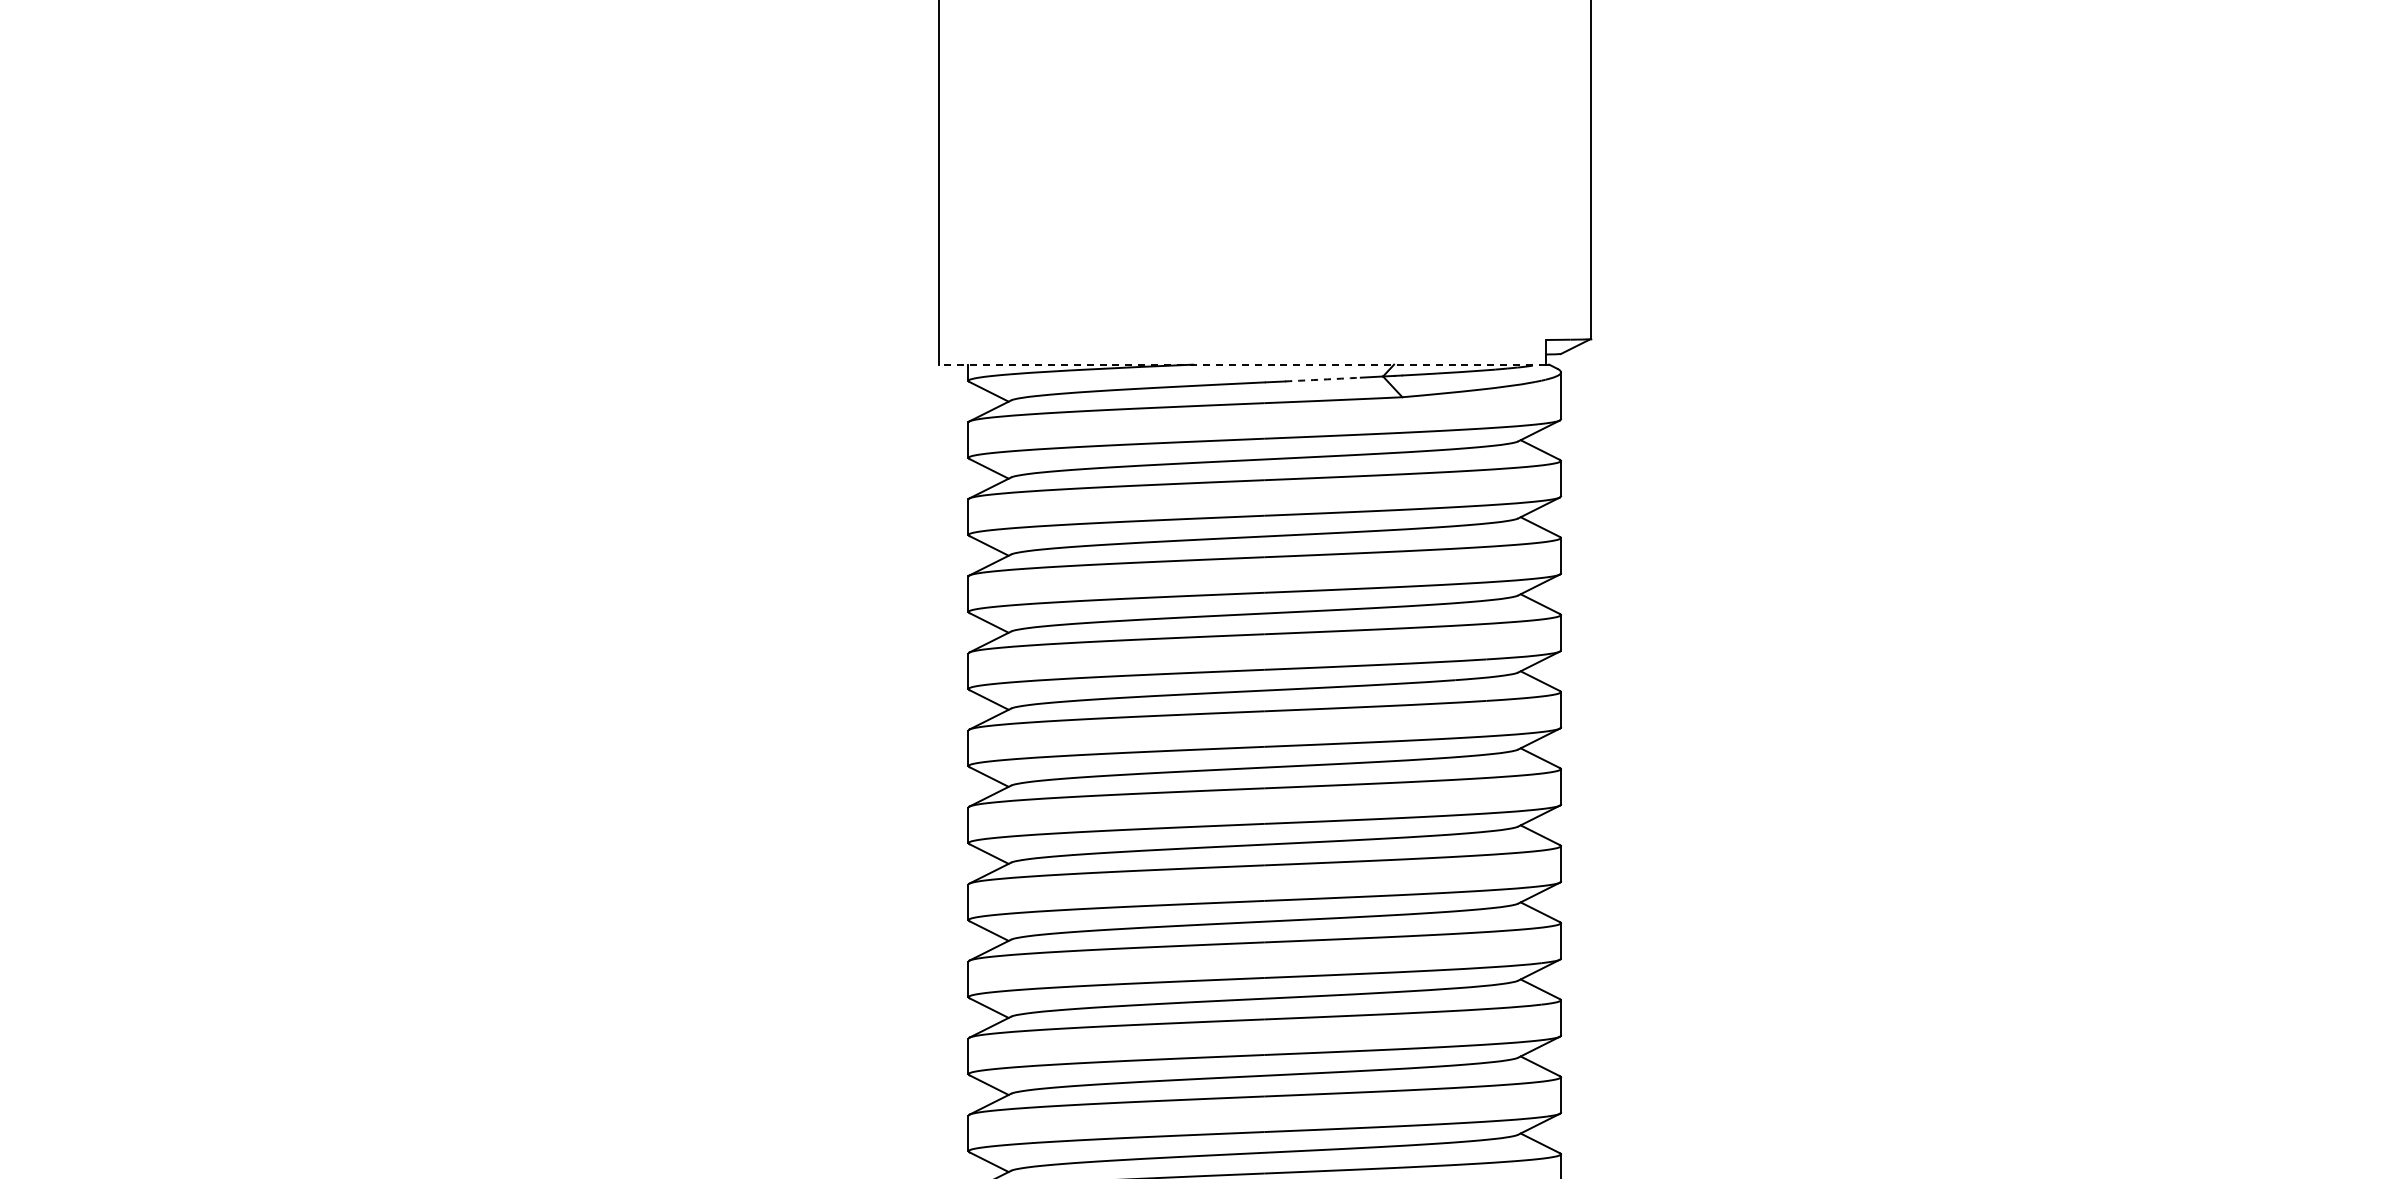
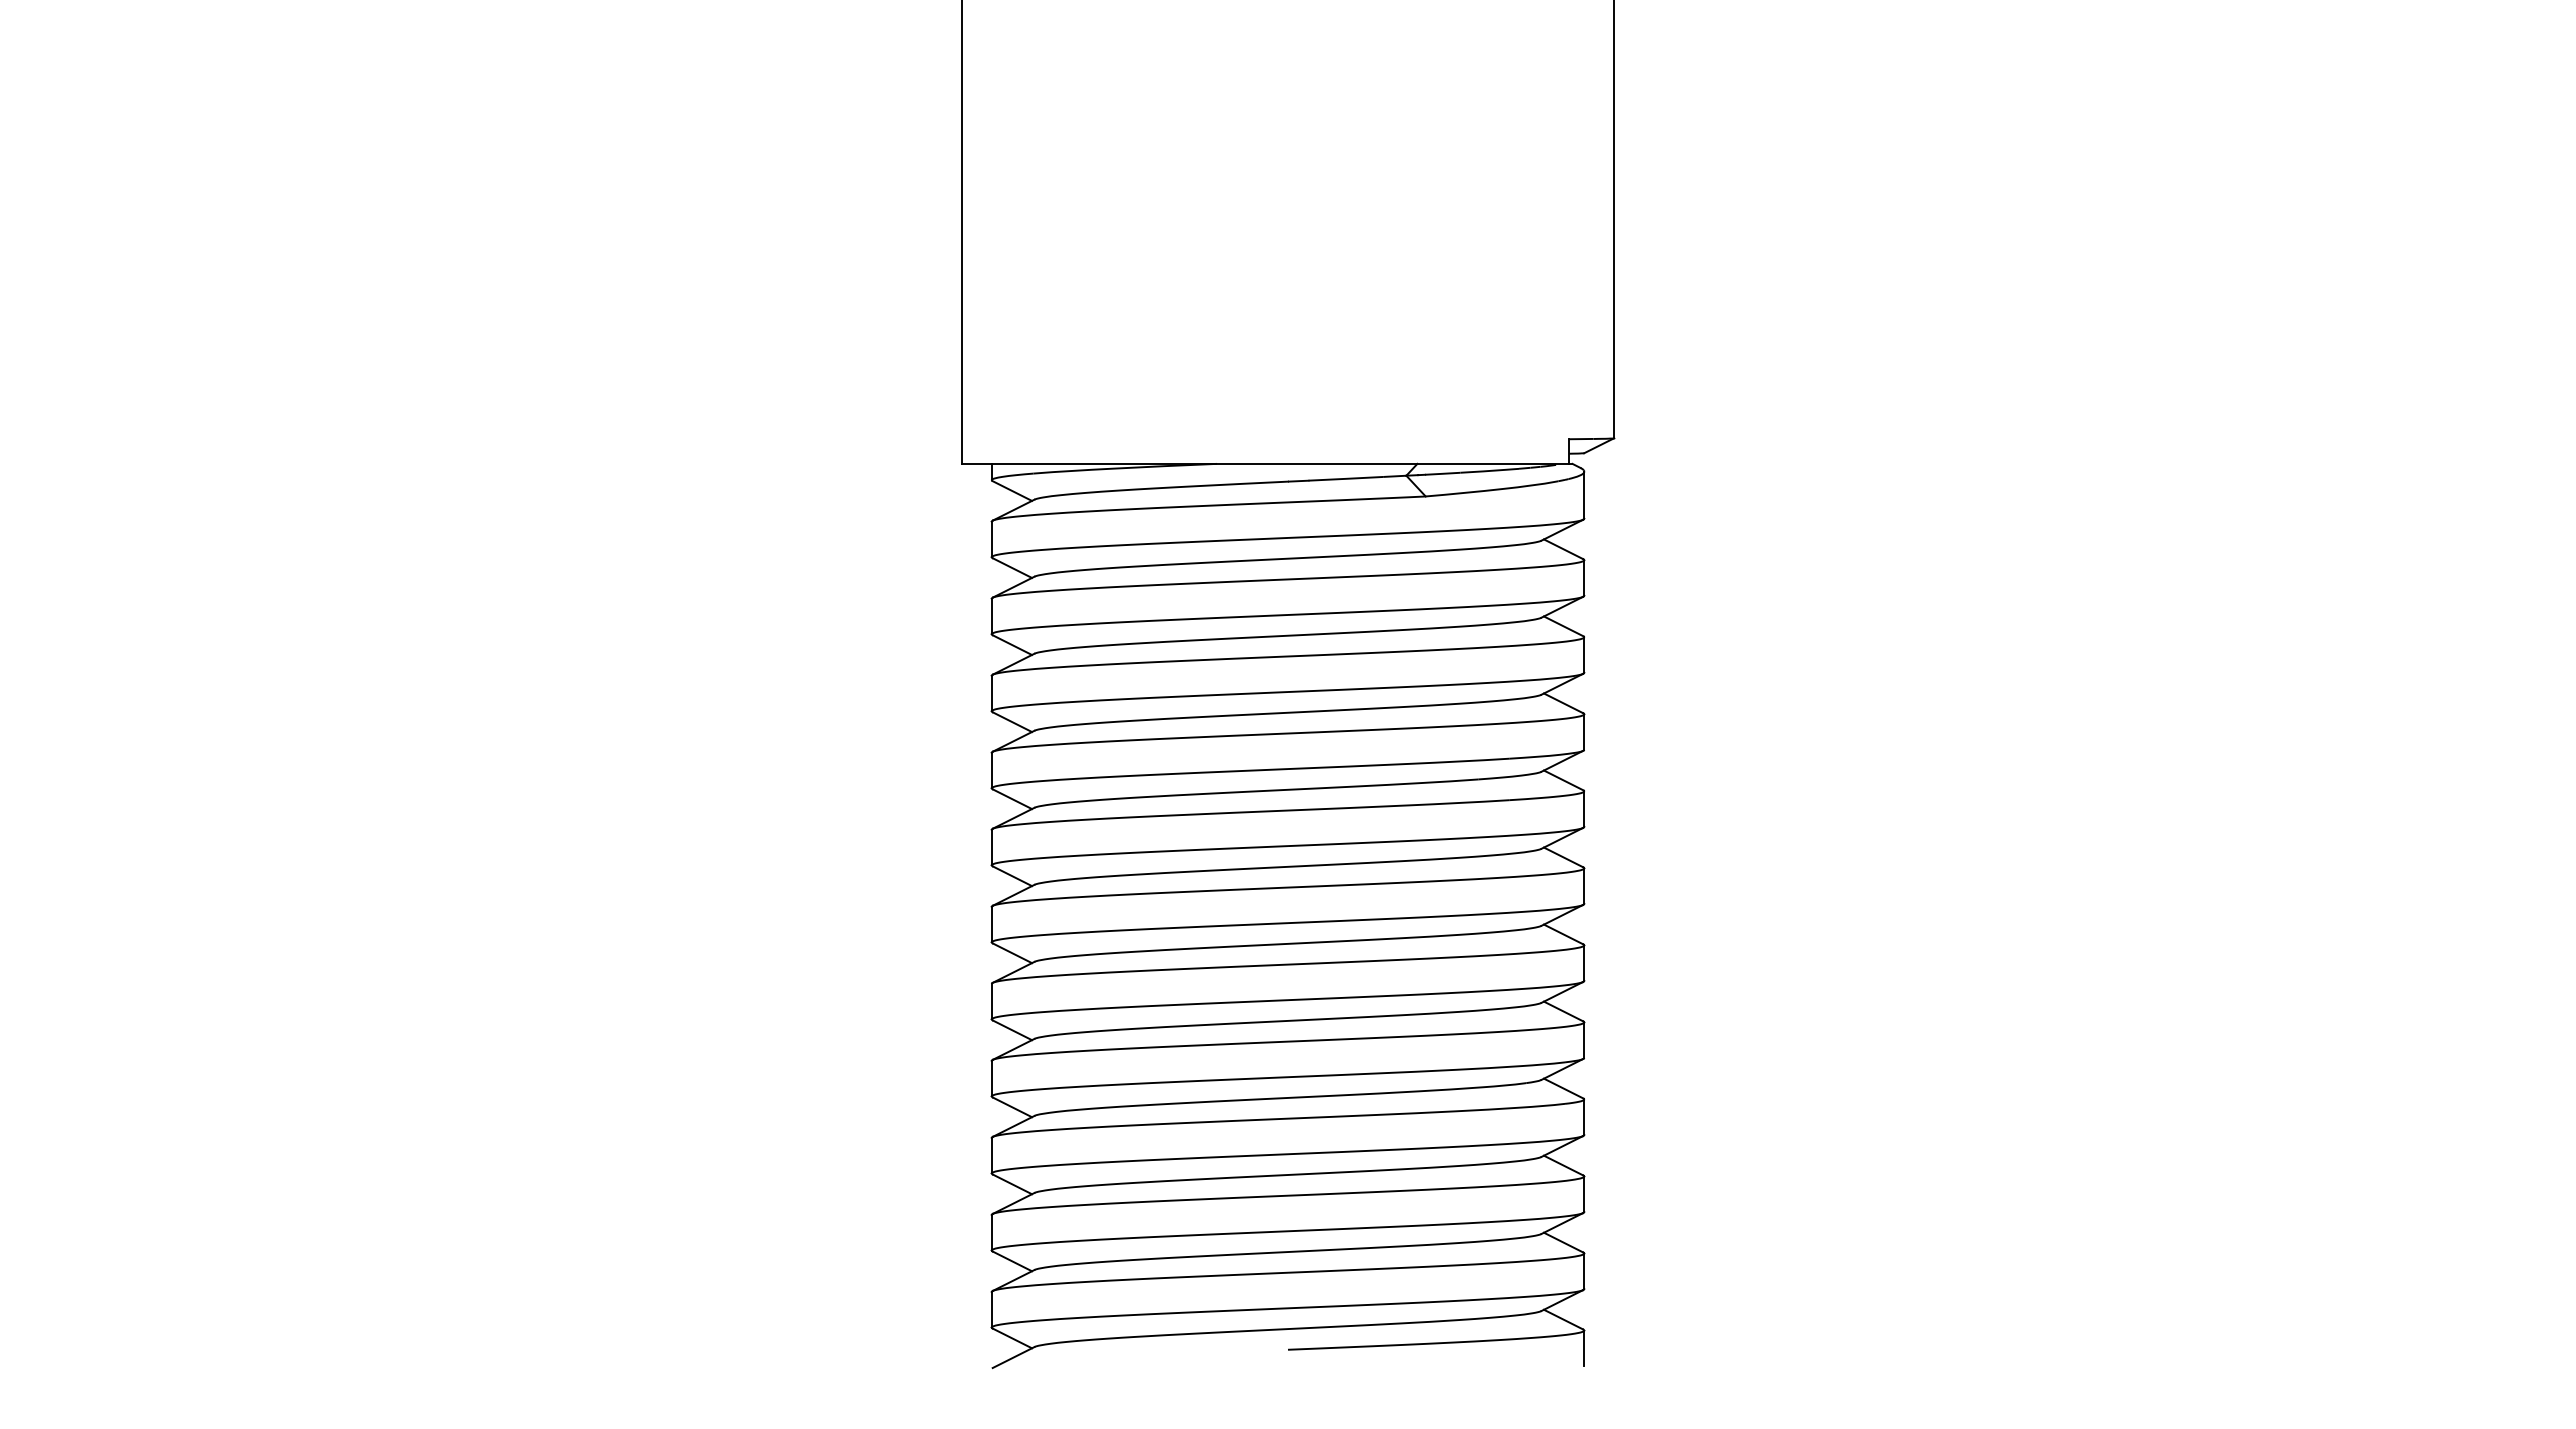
line: (1242, 364) -> (1265, 463), dashed -> solid
arc: (1322, 379) -> (1345, 478), dashed -> solid

